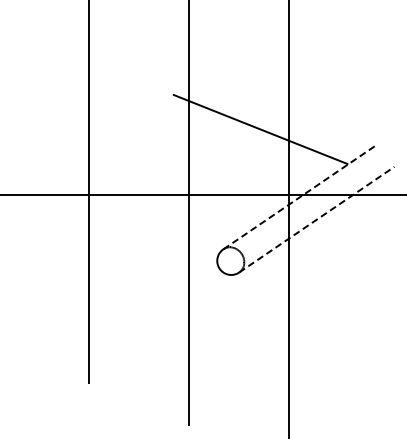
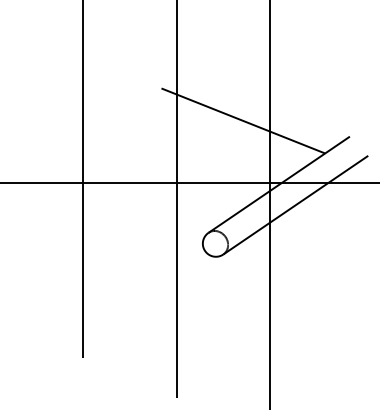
line: (299, 197) -> (279, 184), dashed -> solid
line: (316, 219) -> (295, 205), dashed -> solid

